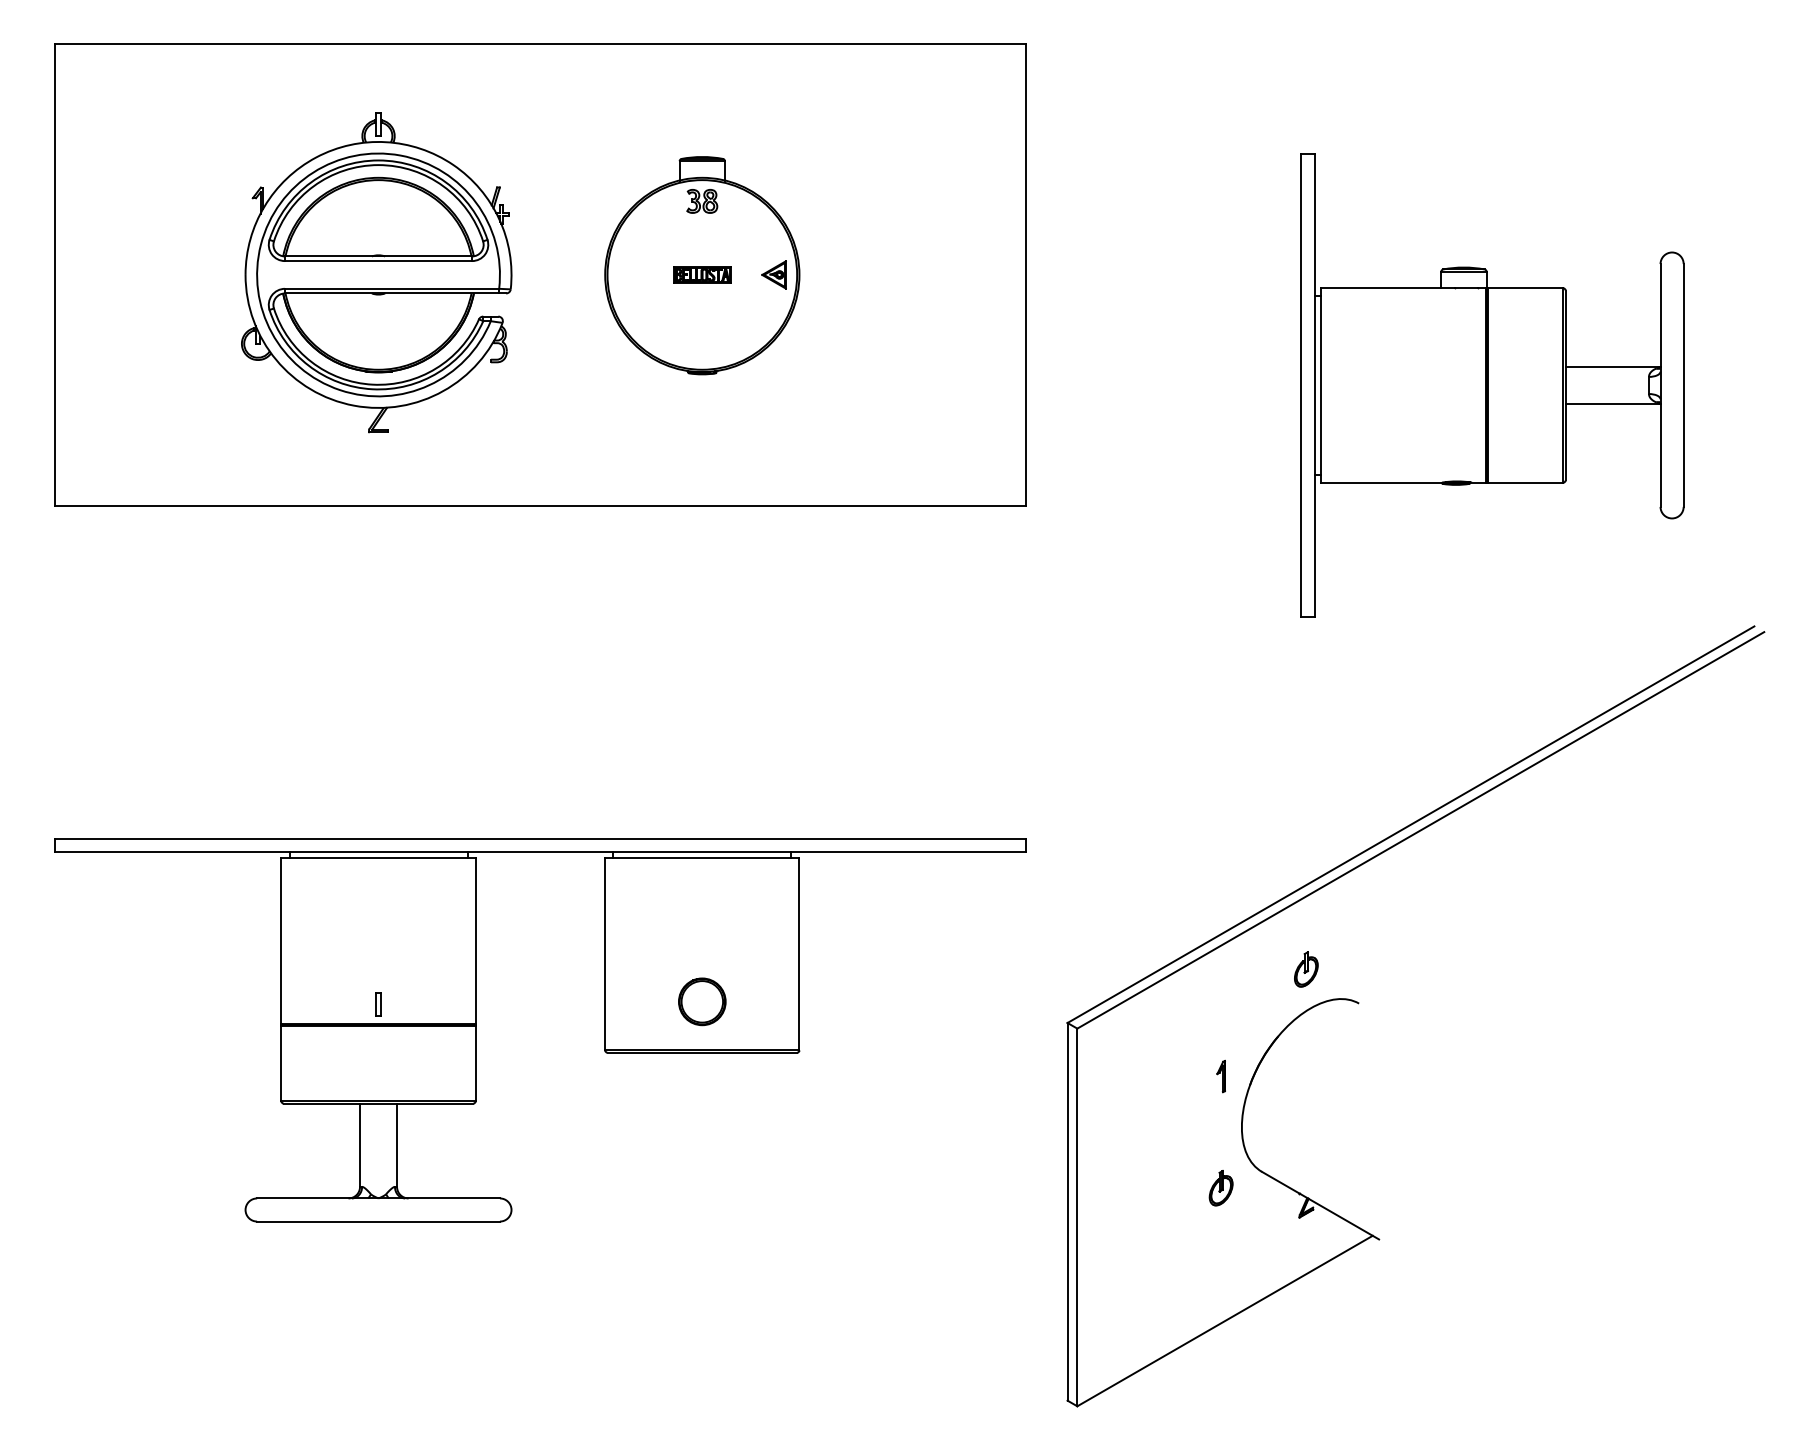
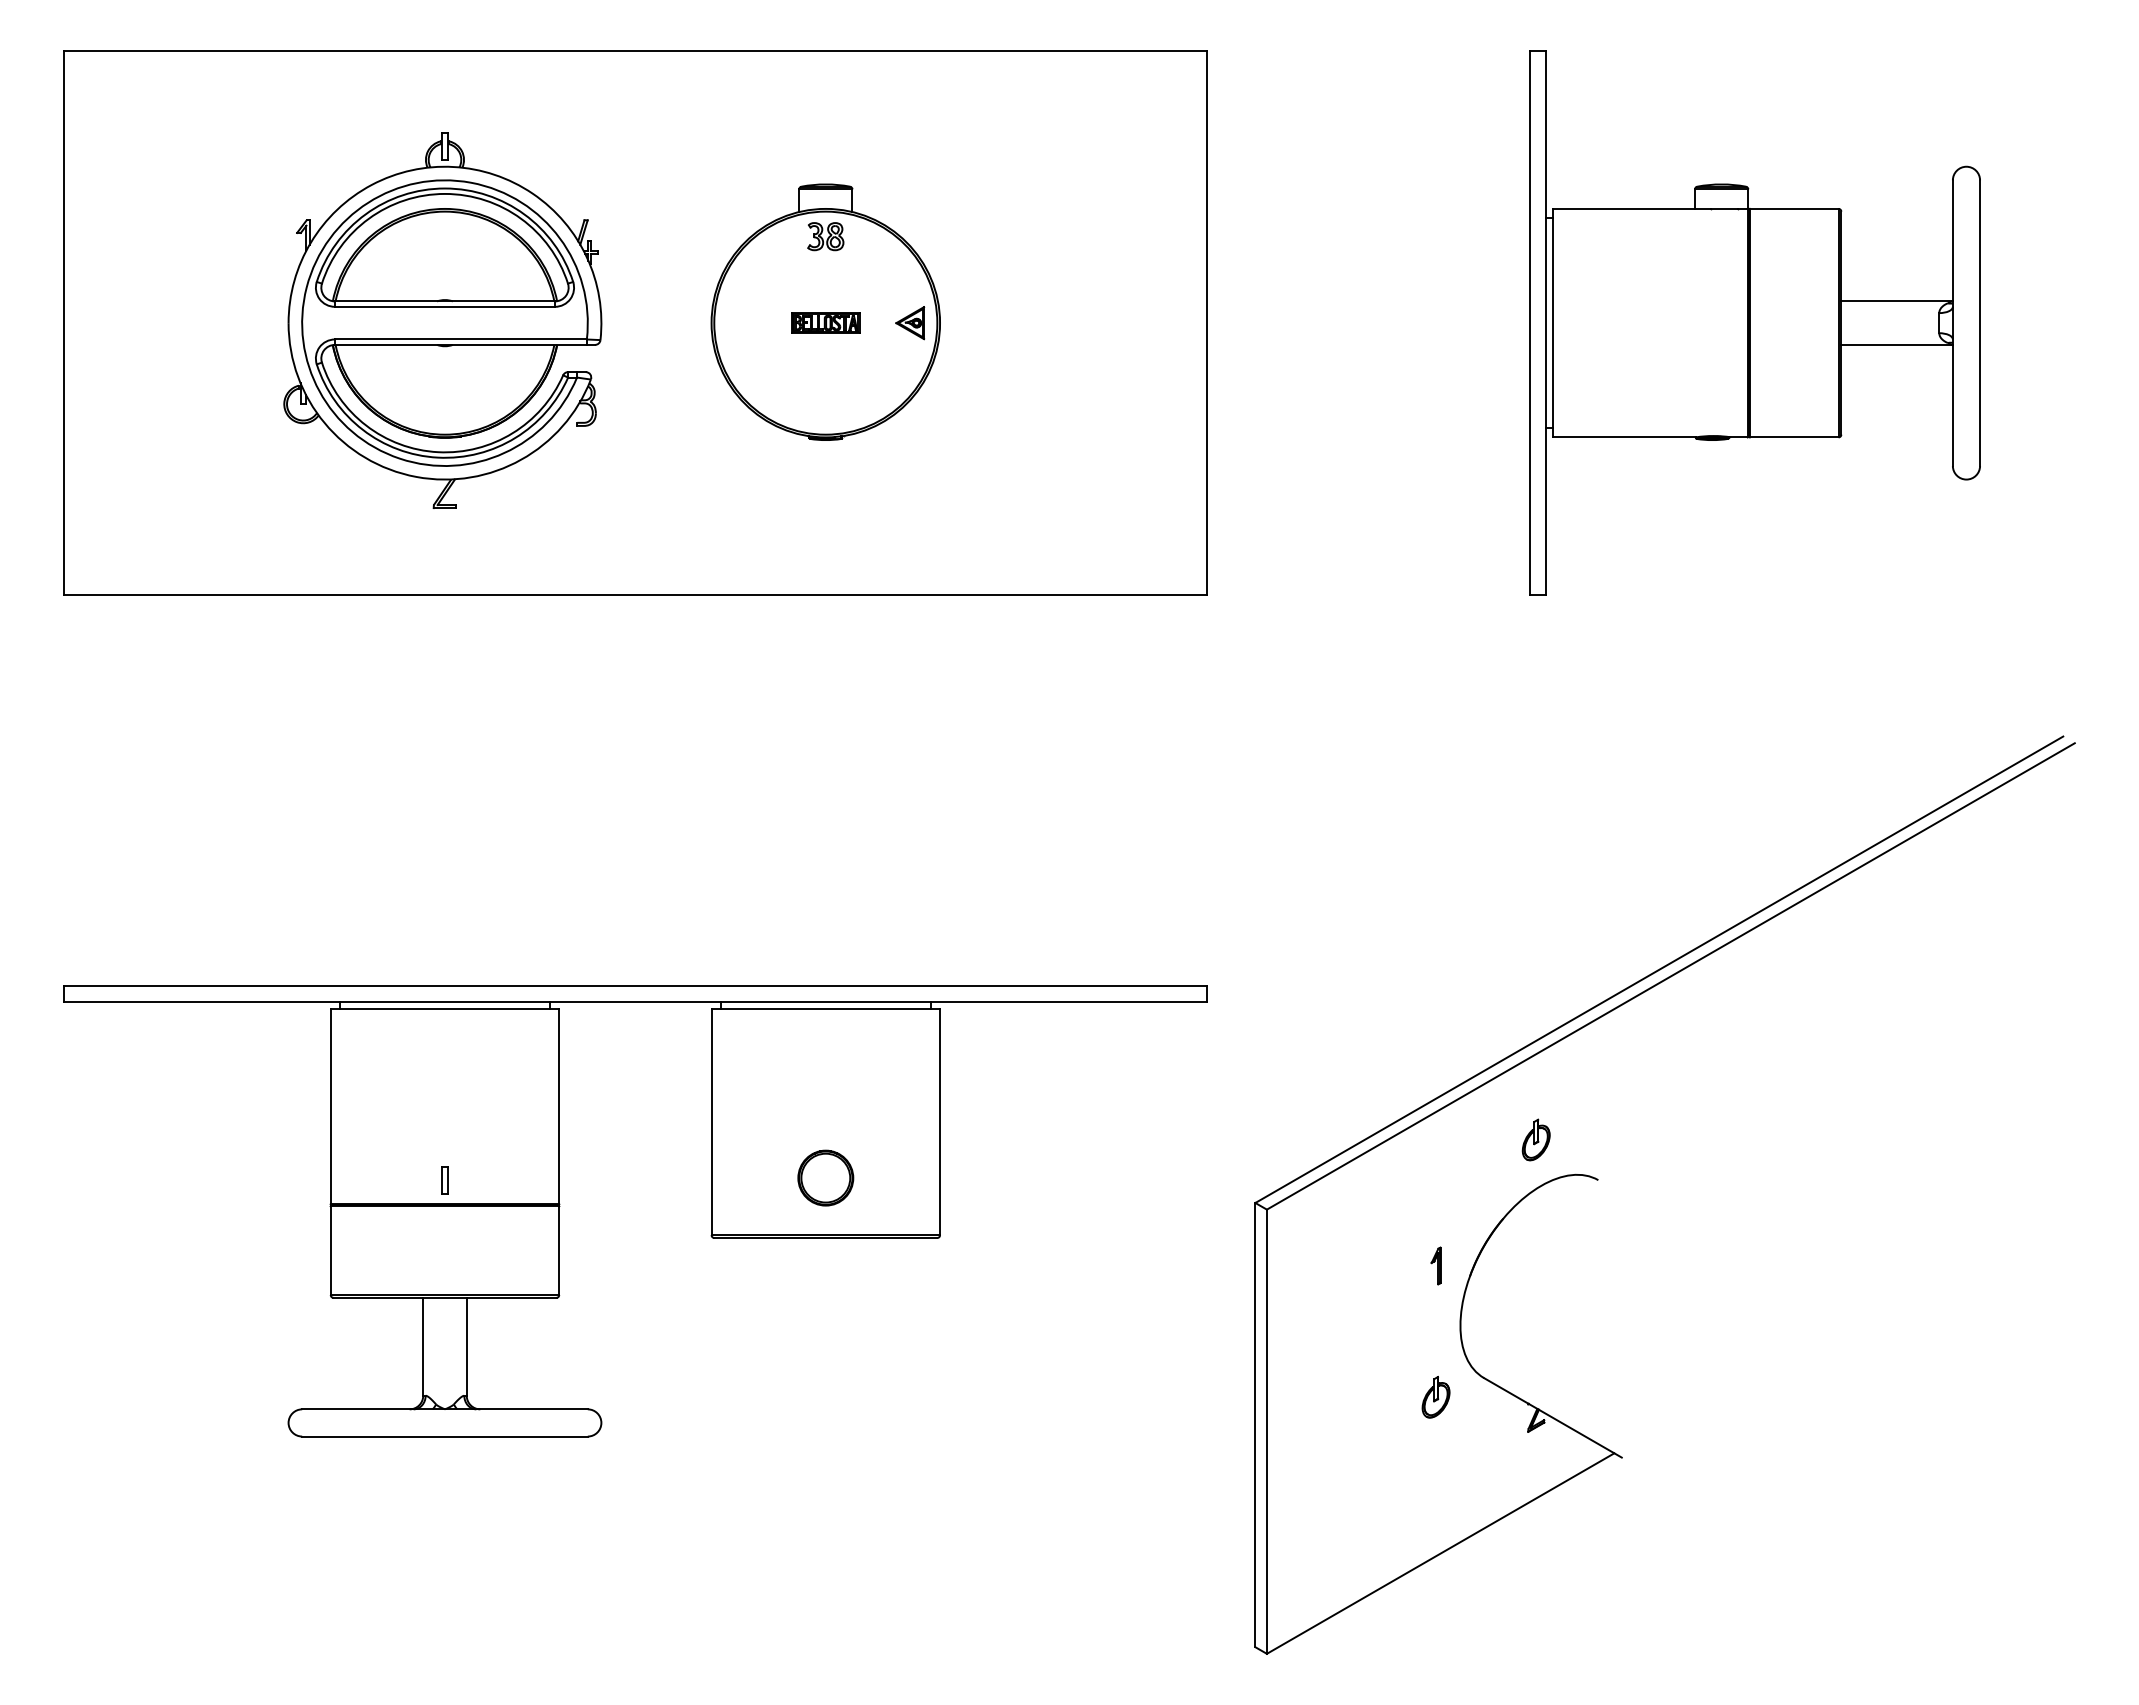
part: (1491, 384) -> (1754, 322), moved

